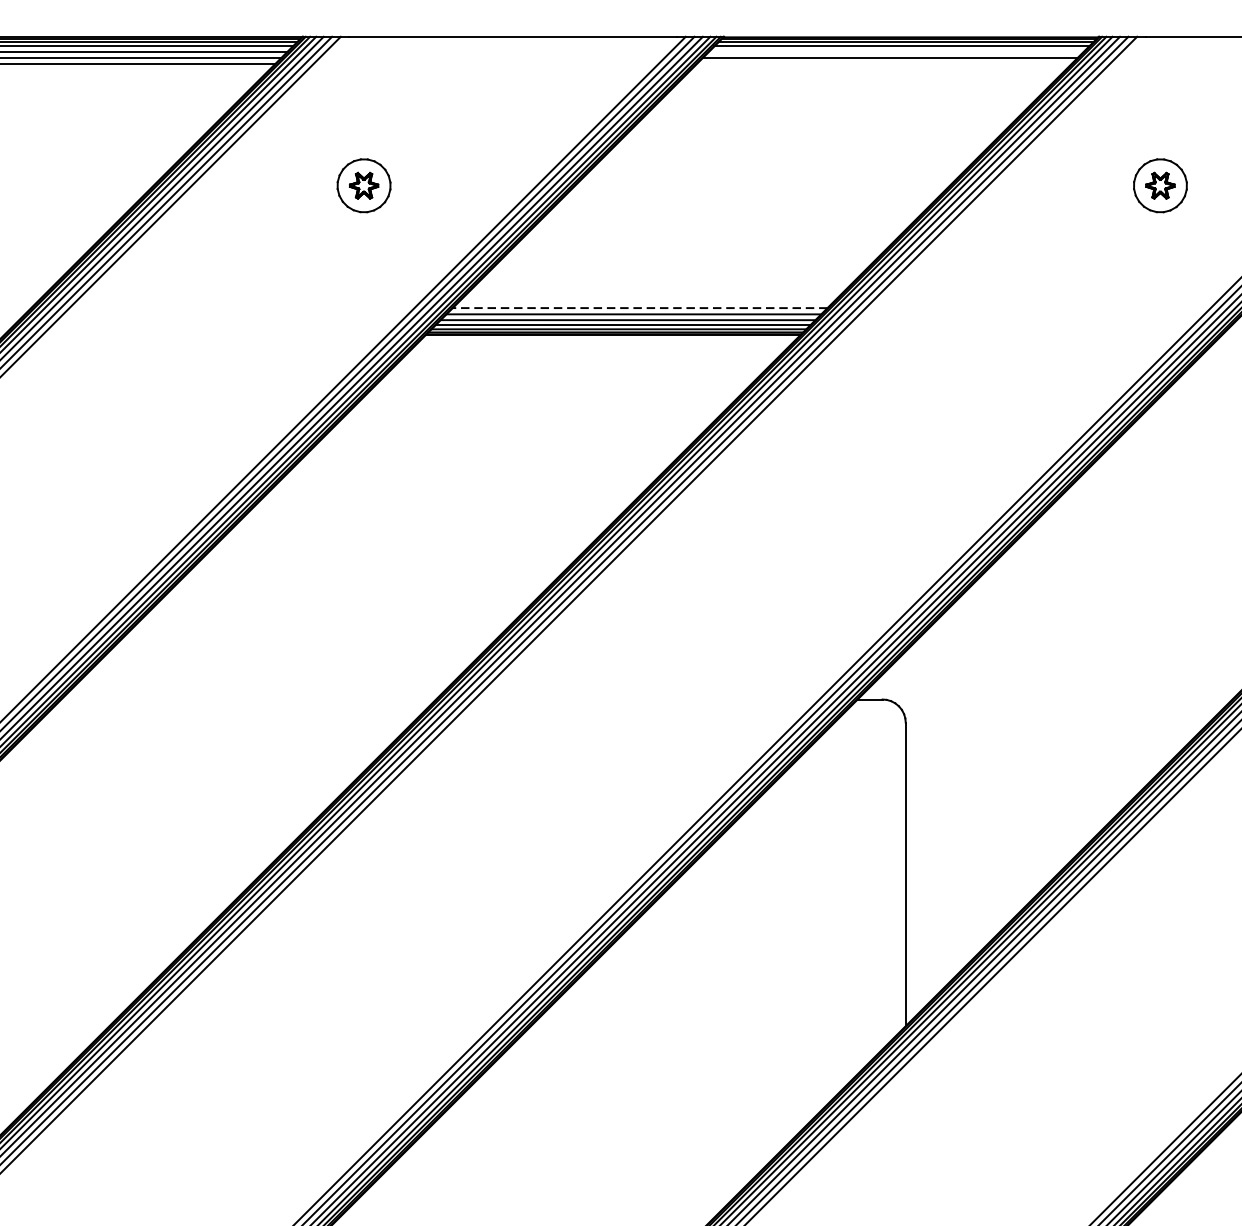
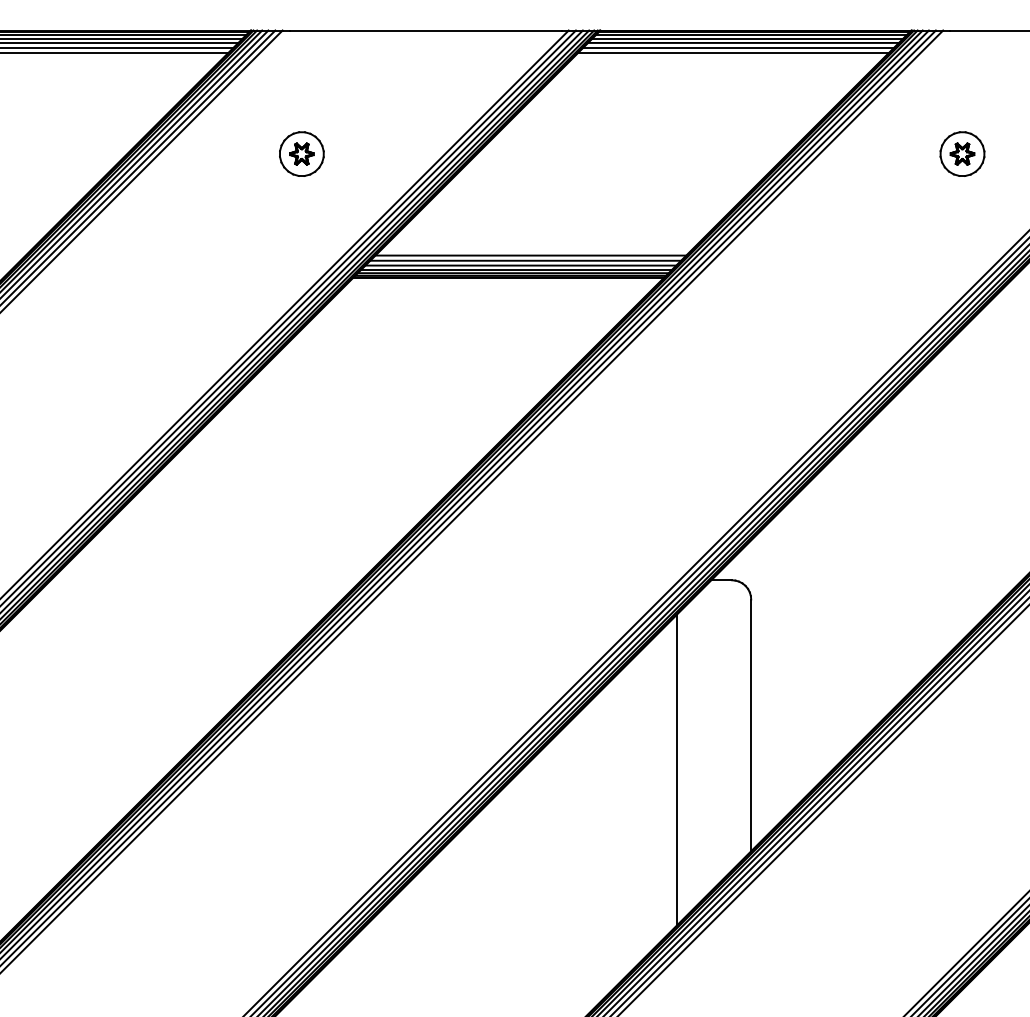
line: (896, 51) -> (743, 42), added
line: (884, 63) -> (733, 52), added
line: (639, 308) -> (530, 255), dashed -> solid
line: (816, 927) -> (677, 769), added

